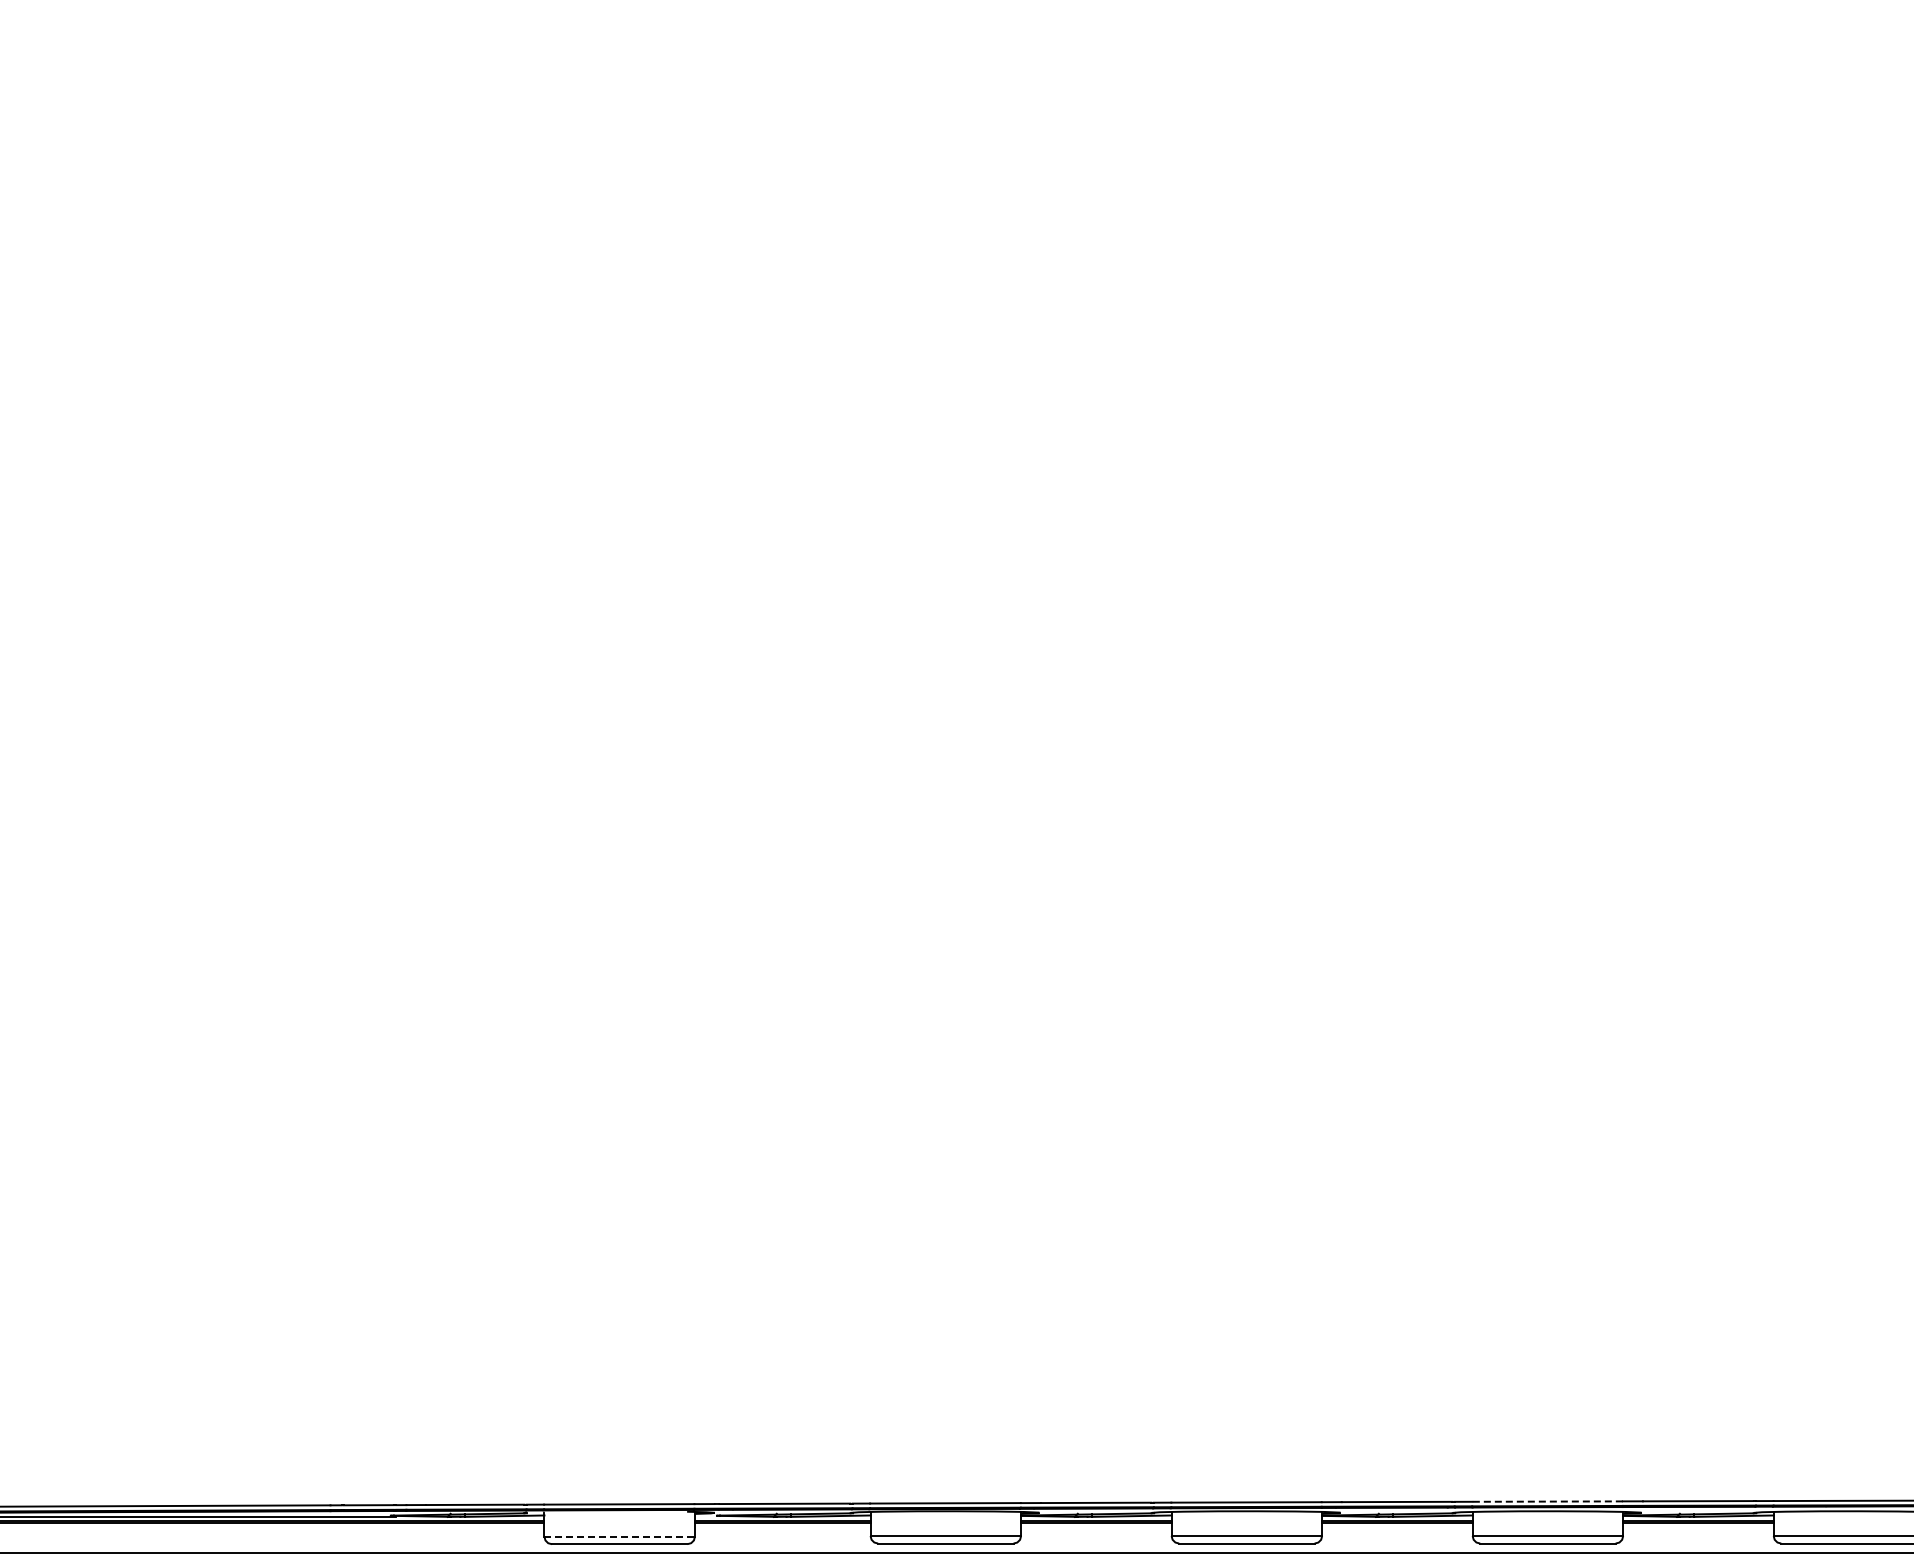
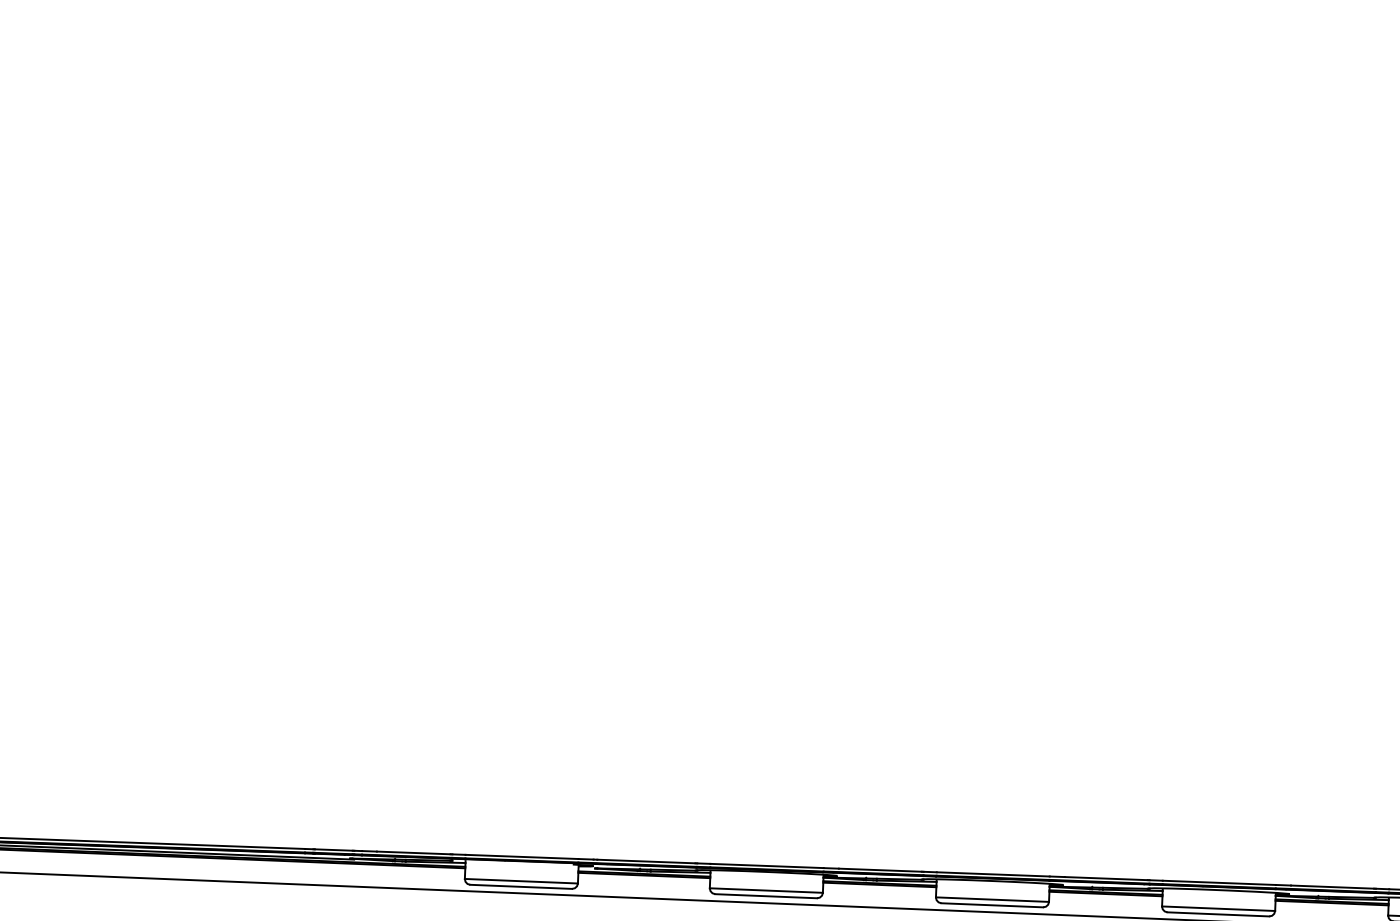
line: (1547, 1501) -> (1219, 882), dashed -> solid
line: (620, 1536) -> (522, 881), dashed -> solid

